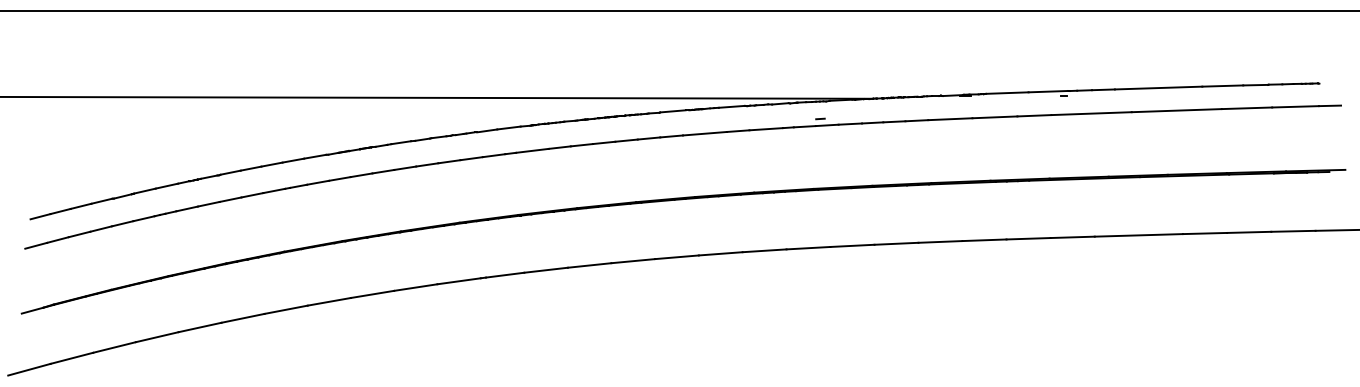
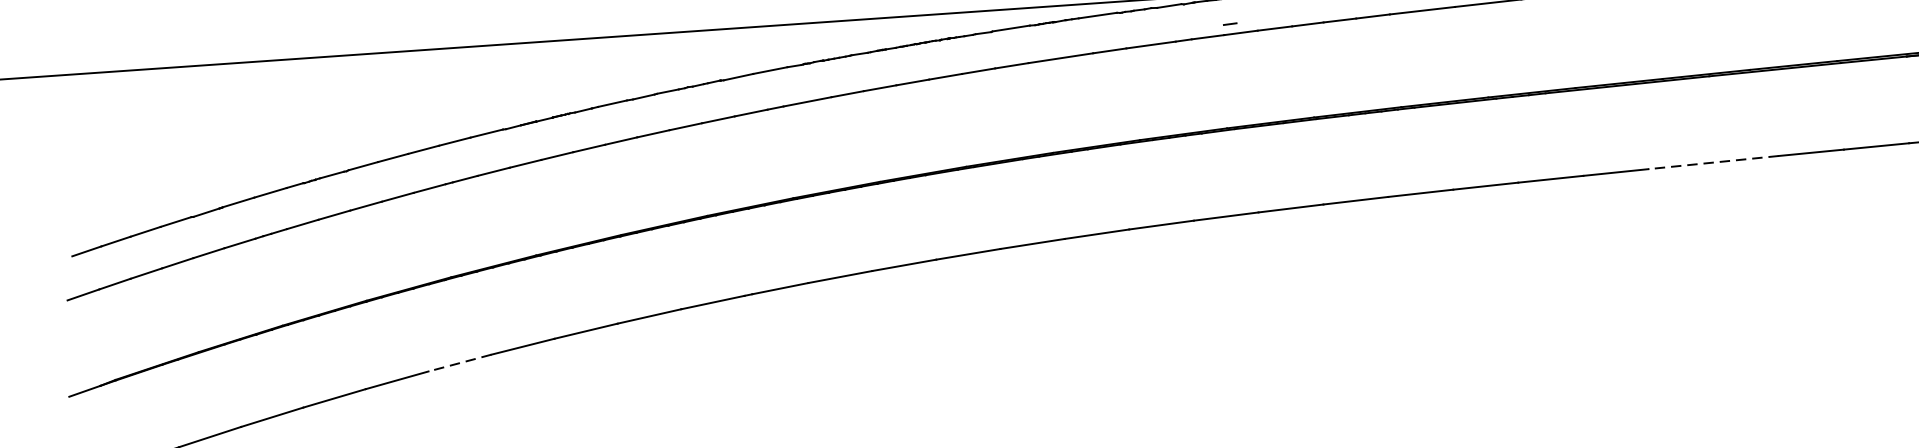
line: (1138, 235) -> (1713, 162), solid -> dashed
line: (286, 309) -> (460, 362), solid -> dashed

